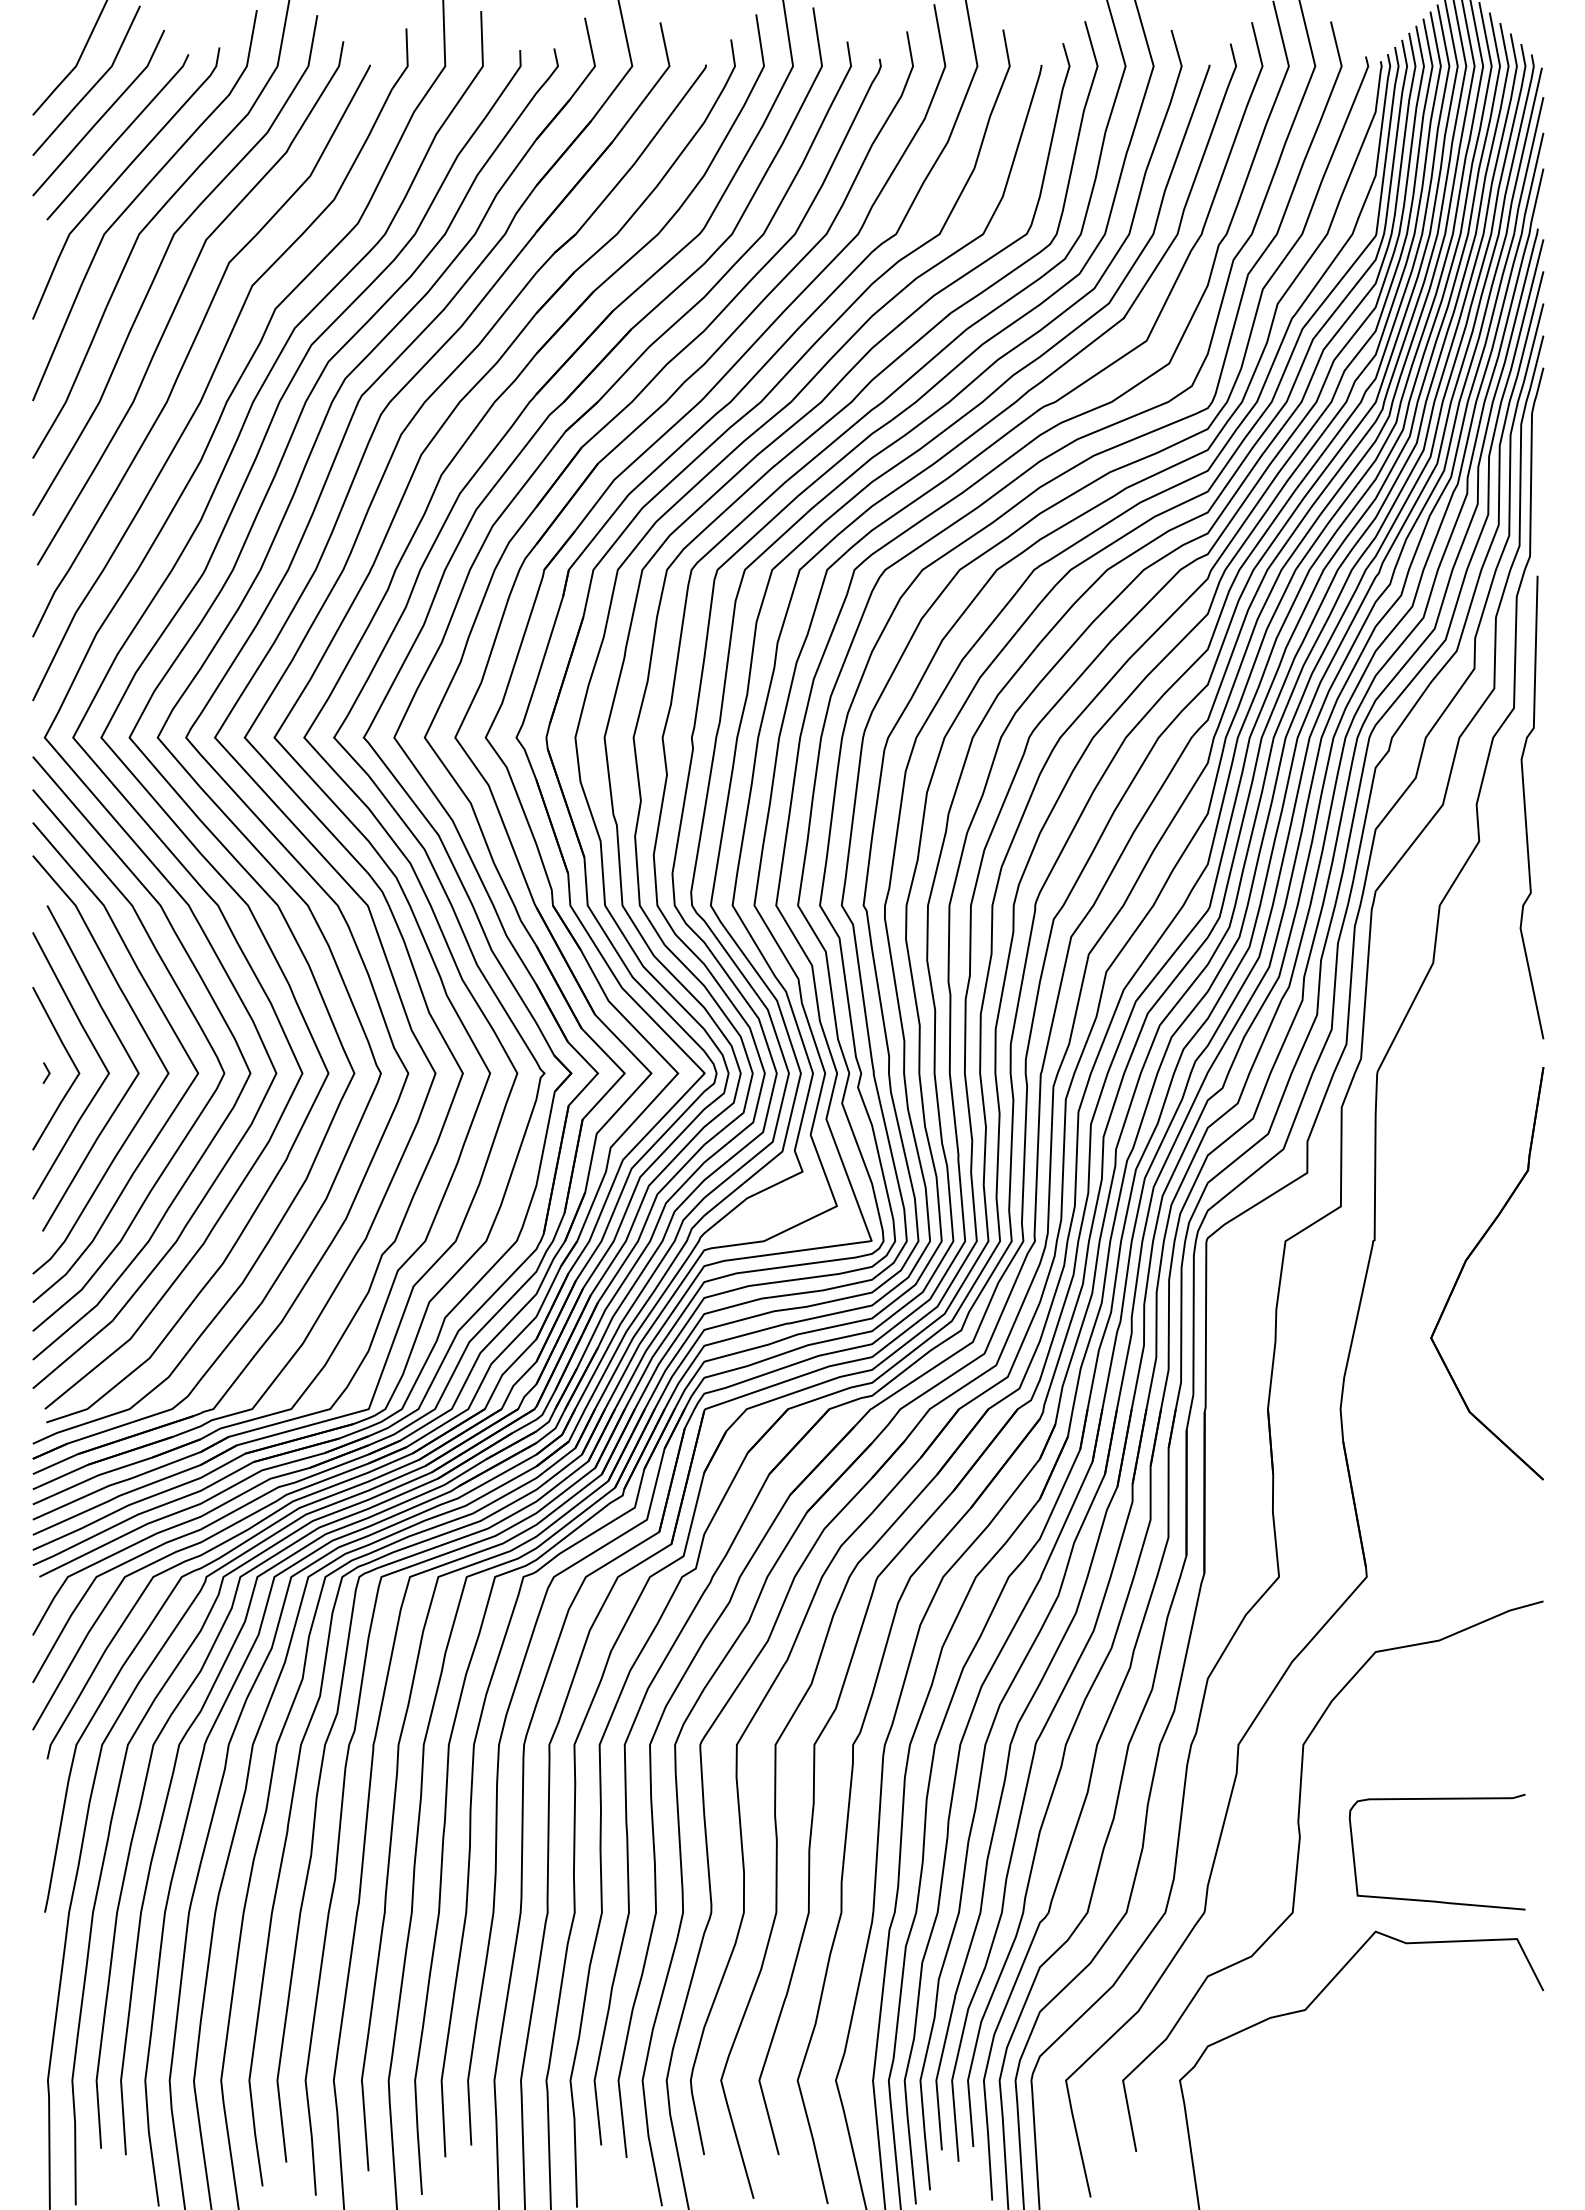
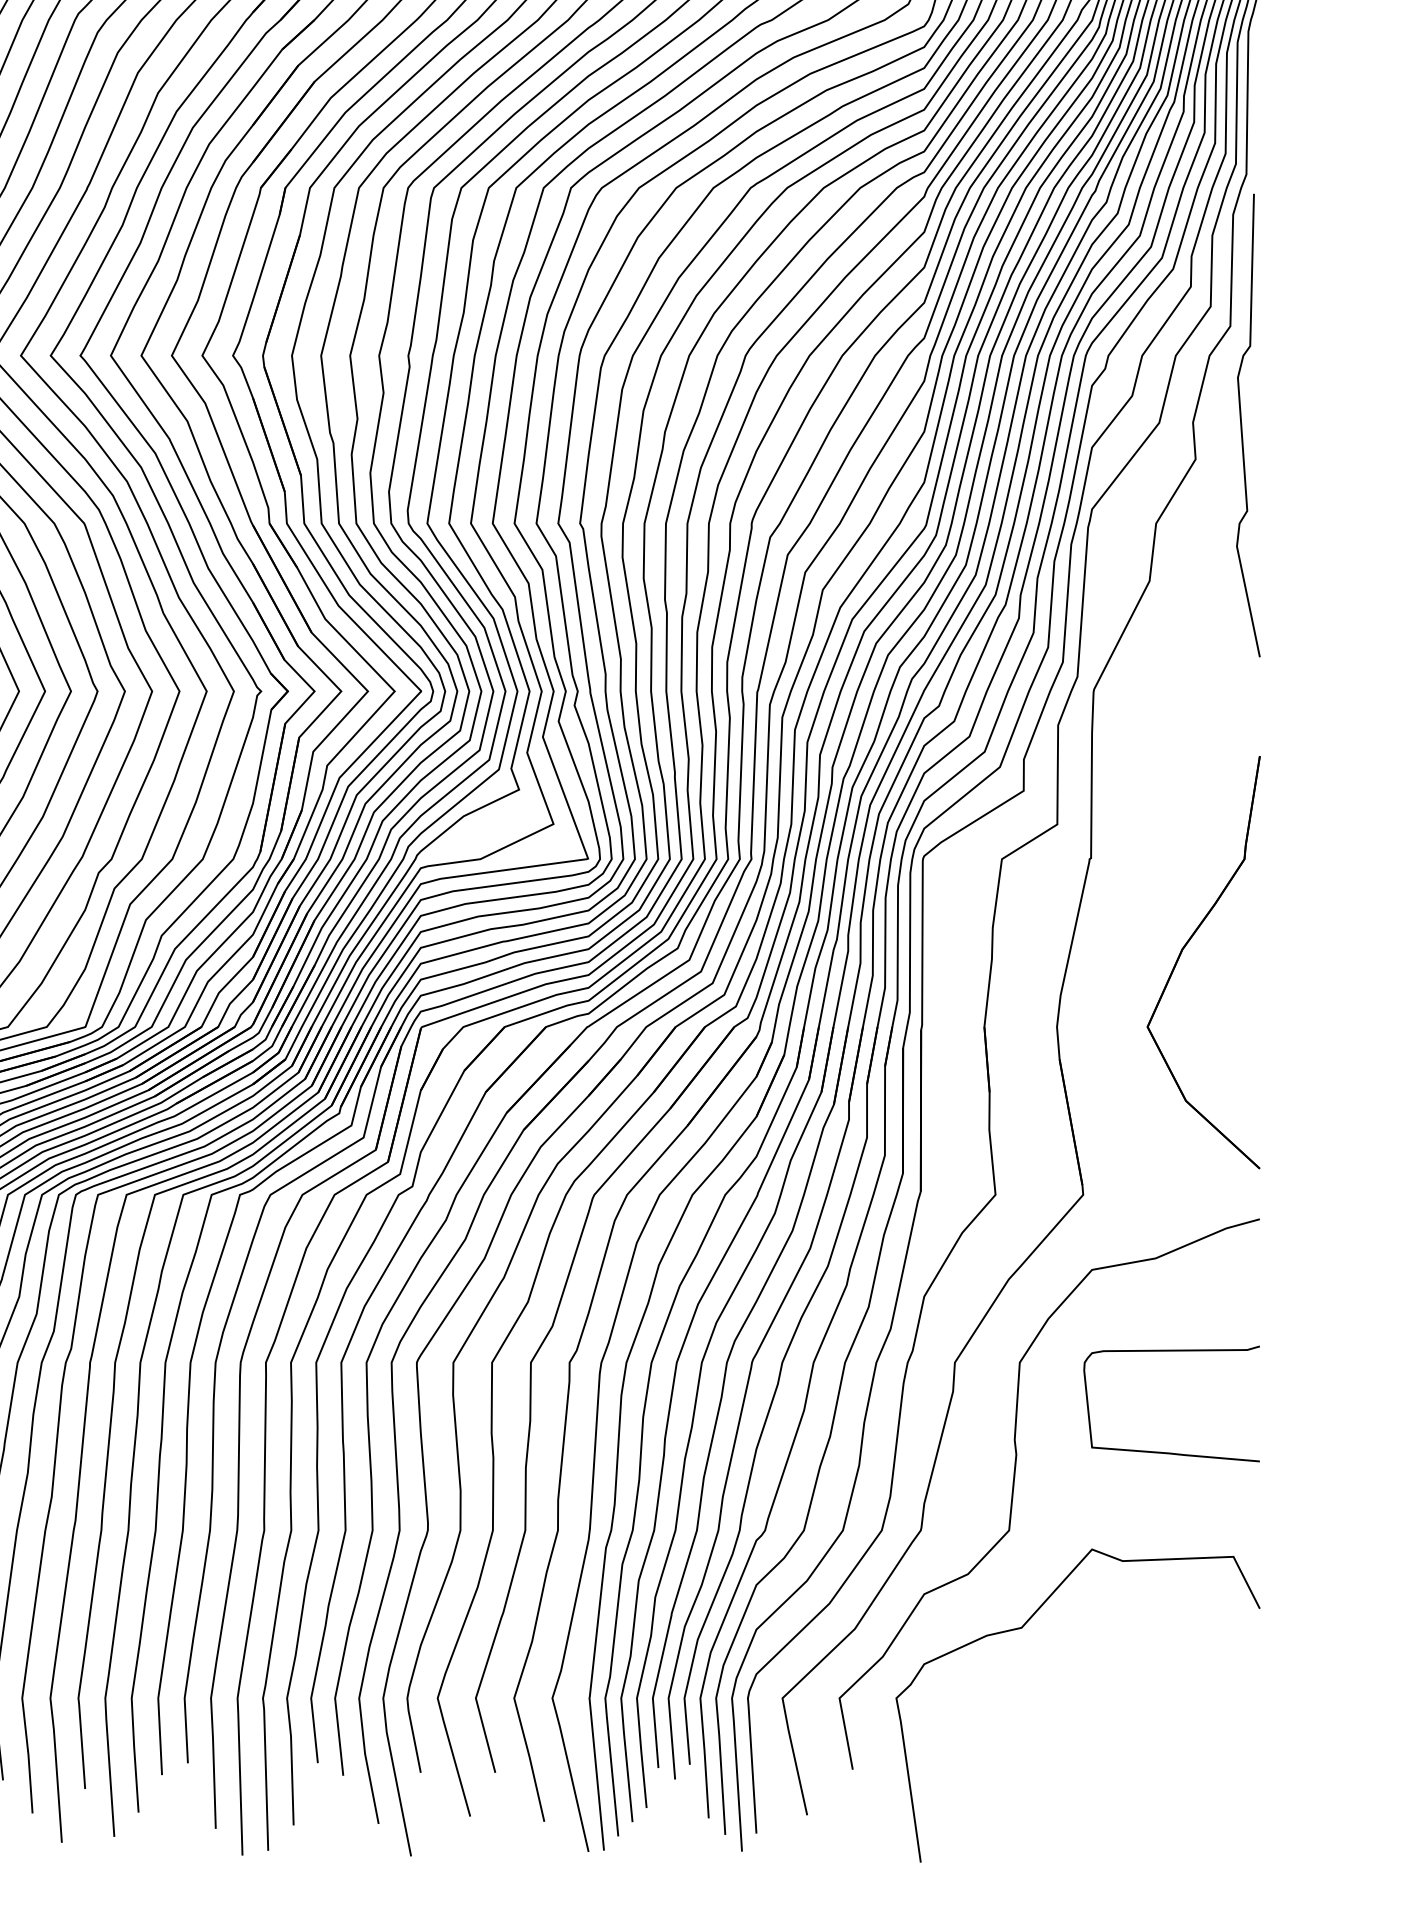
part: (1468, 1259) -> (1184, 948), moved
curve: (1436, 1900) -> (1170, 1452), moved

